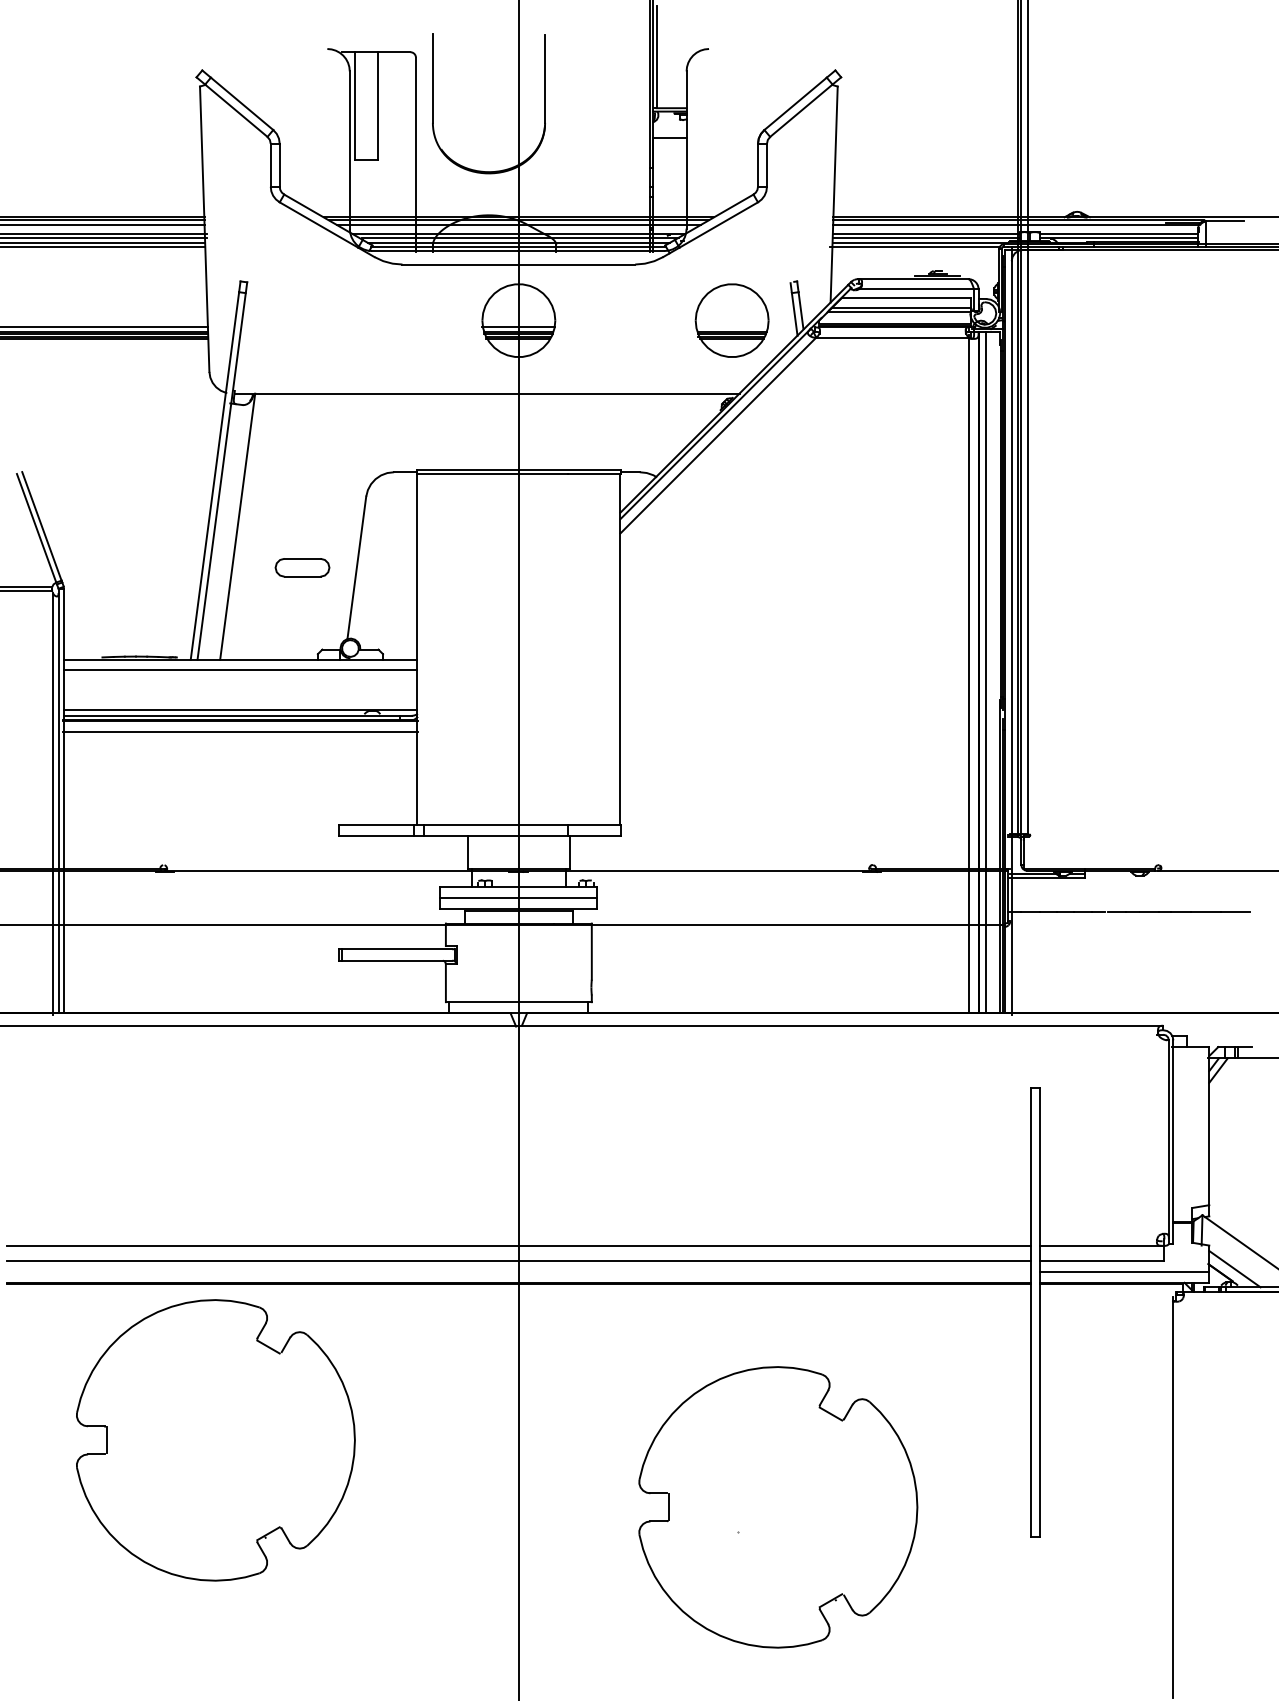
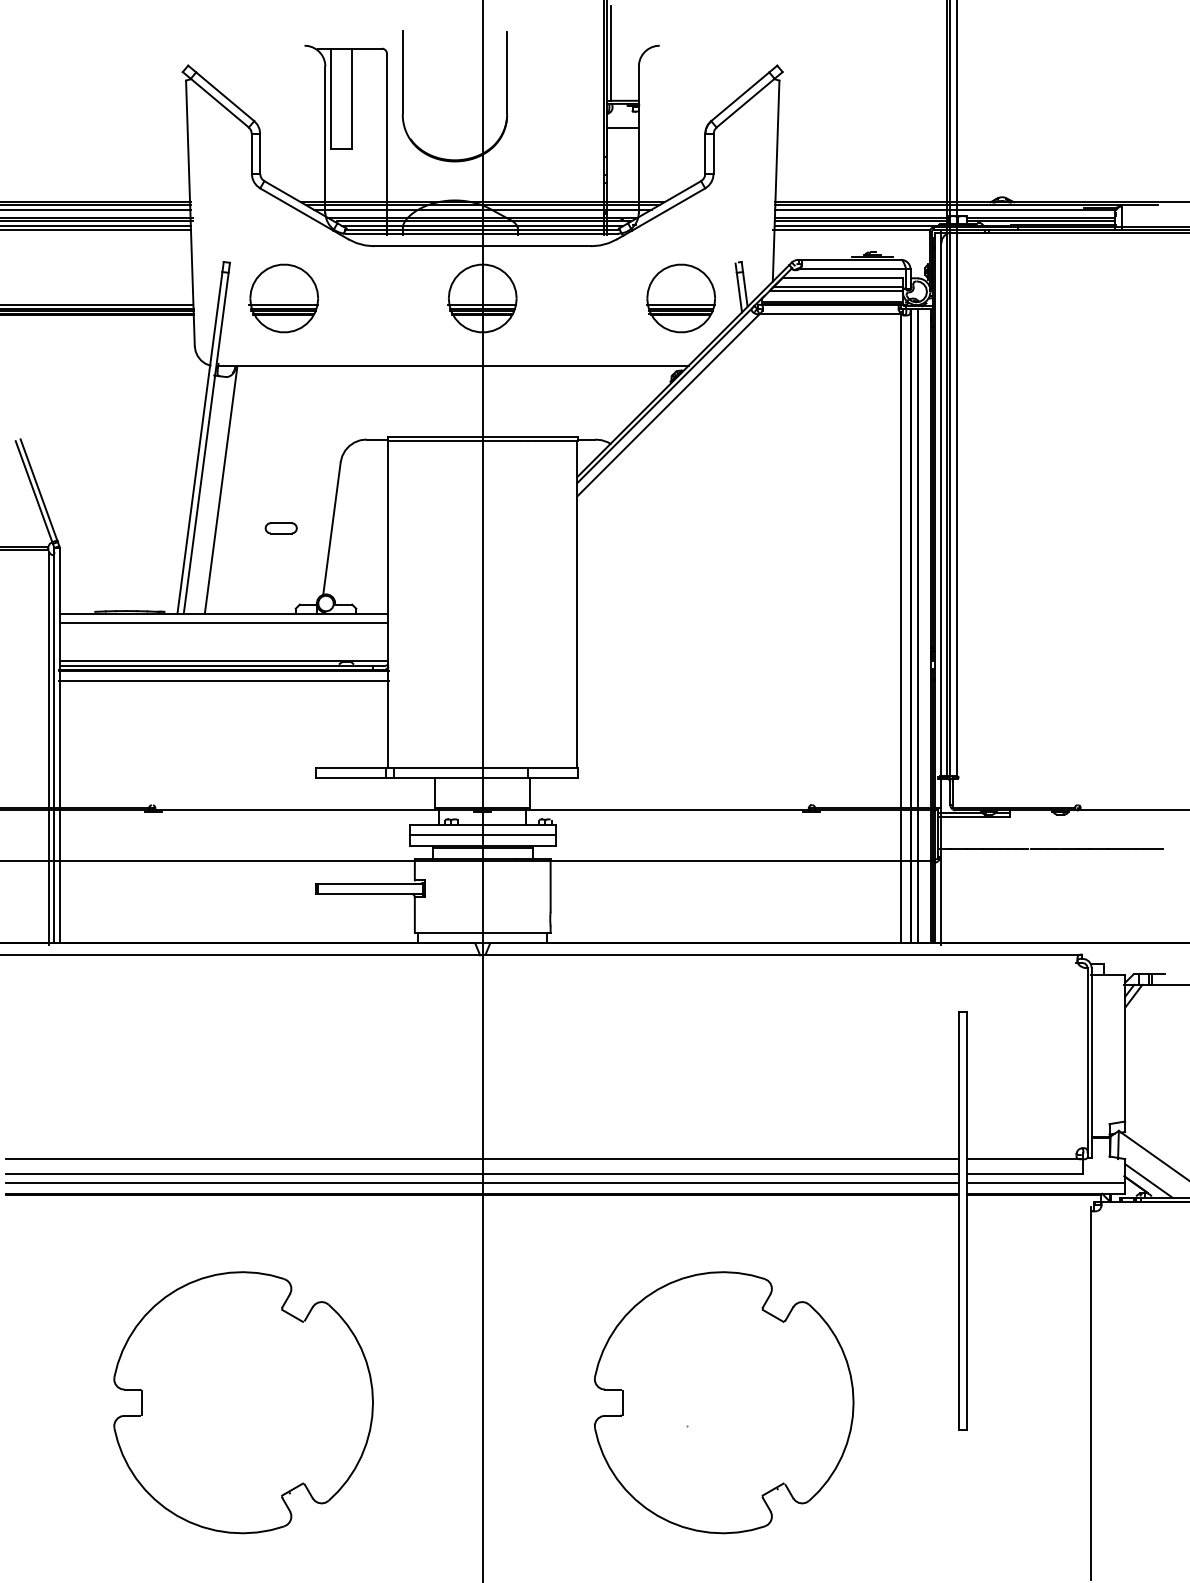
part: (304, 320) -> (283, 298), added
line: (731, 327) -> (680, 304), added
part: (301, 567) -> (280, 528), size x0.62
line: (518, 1271) -> (482, 1183), added
part: (215, 1440) -> (243, 1402), moved

